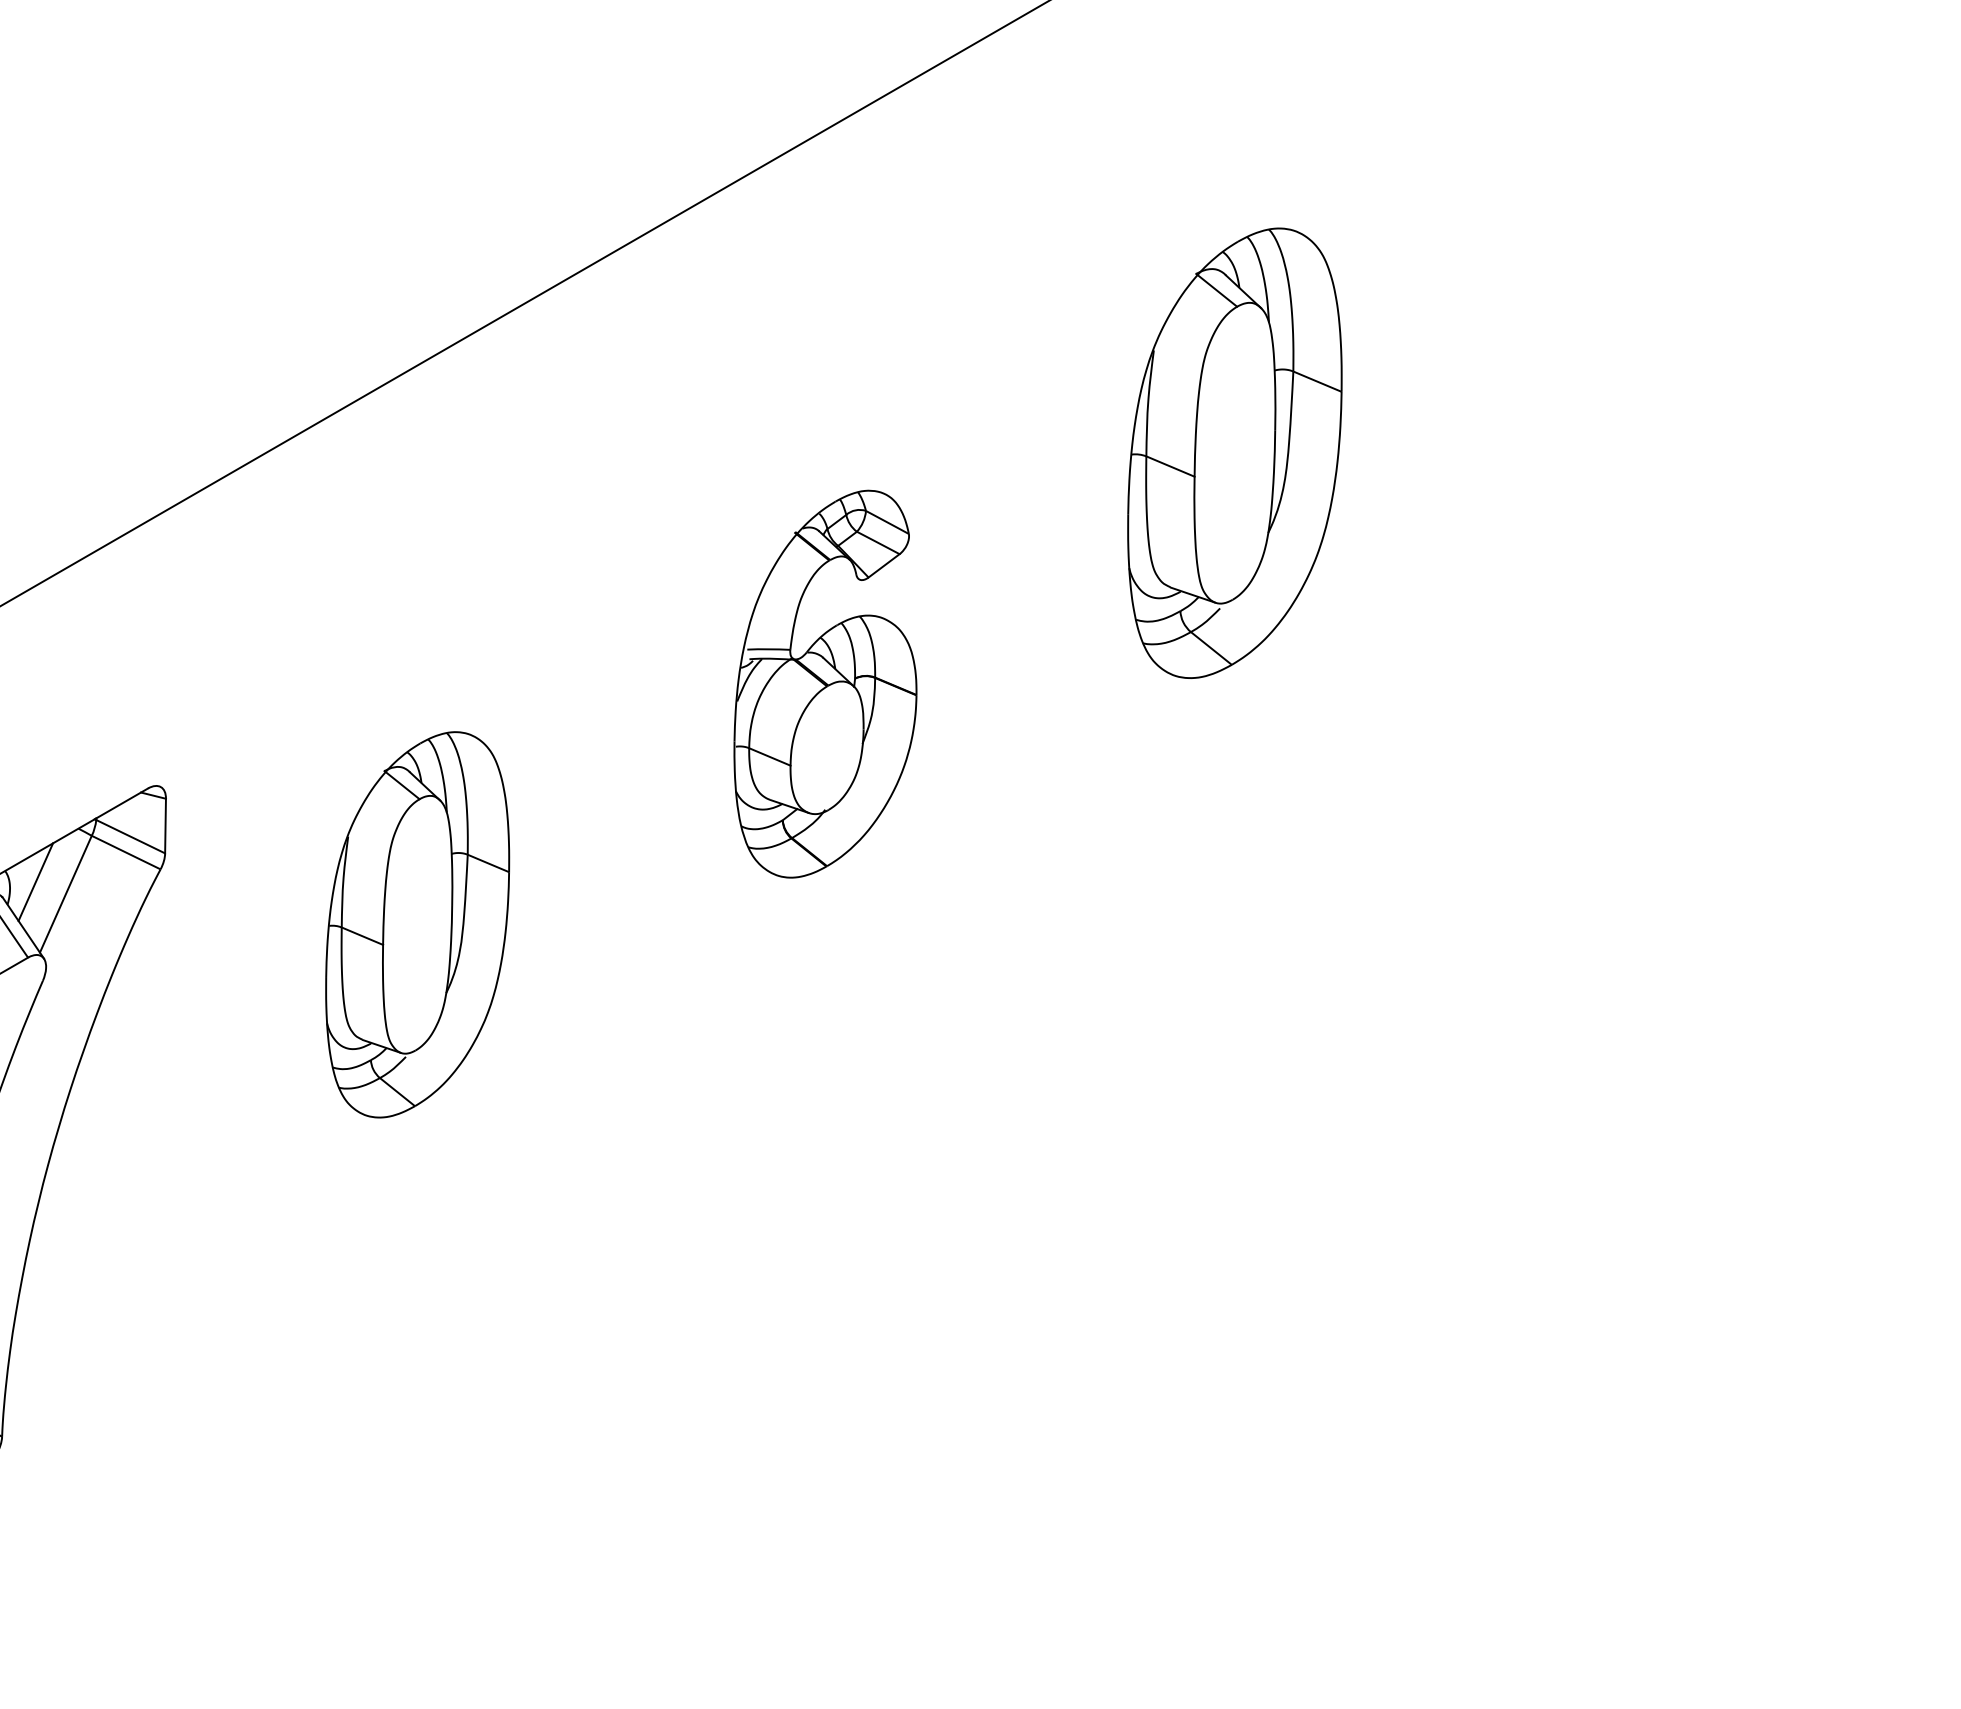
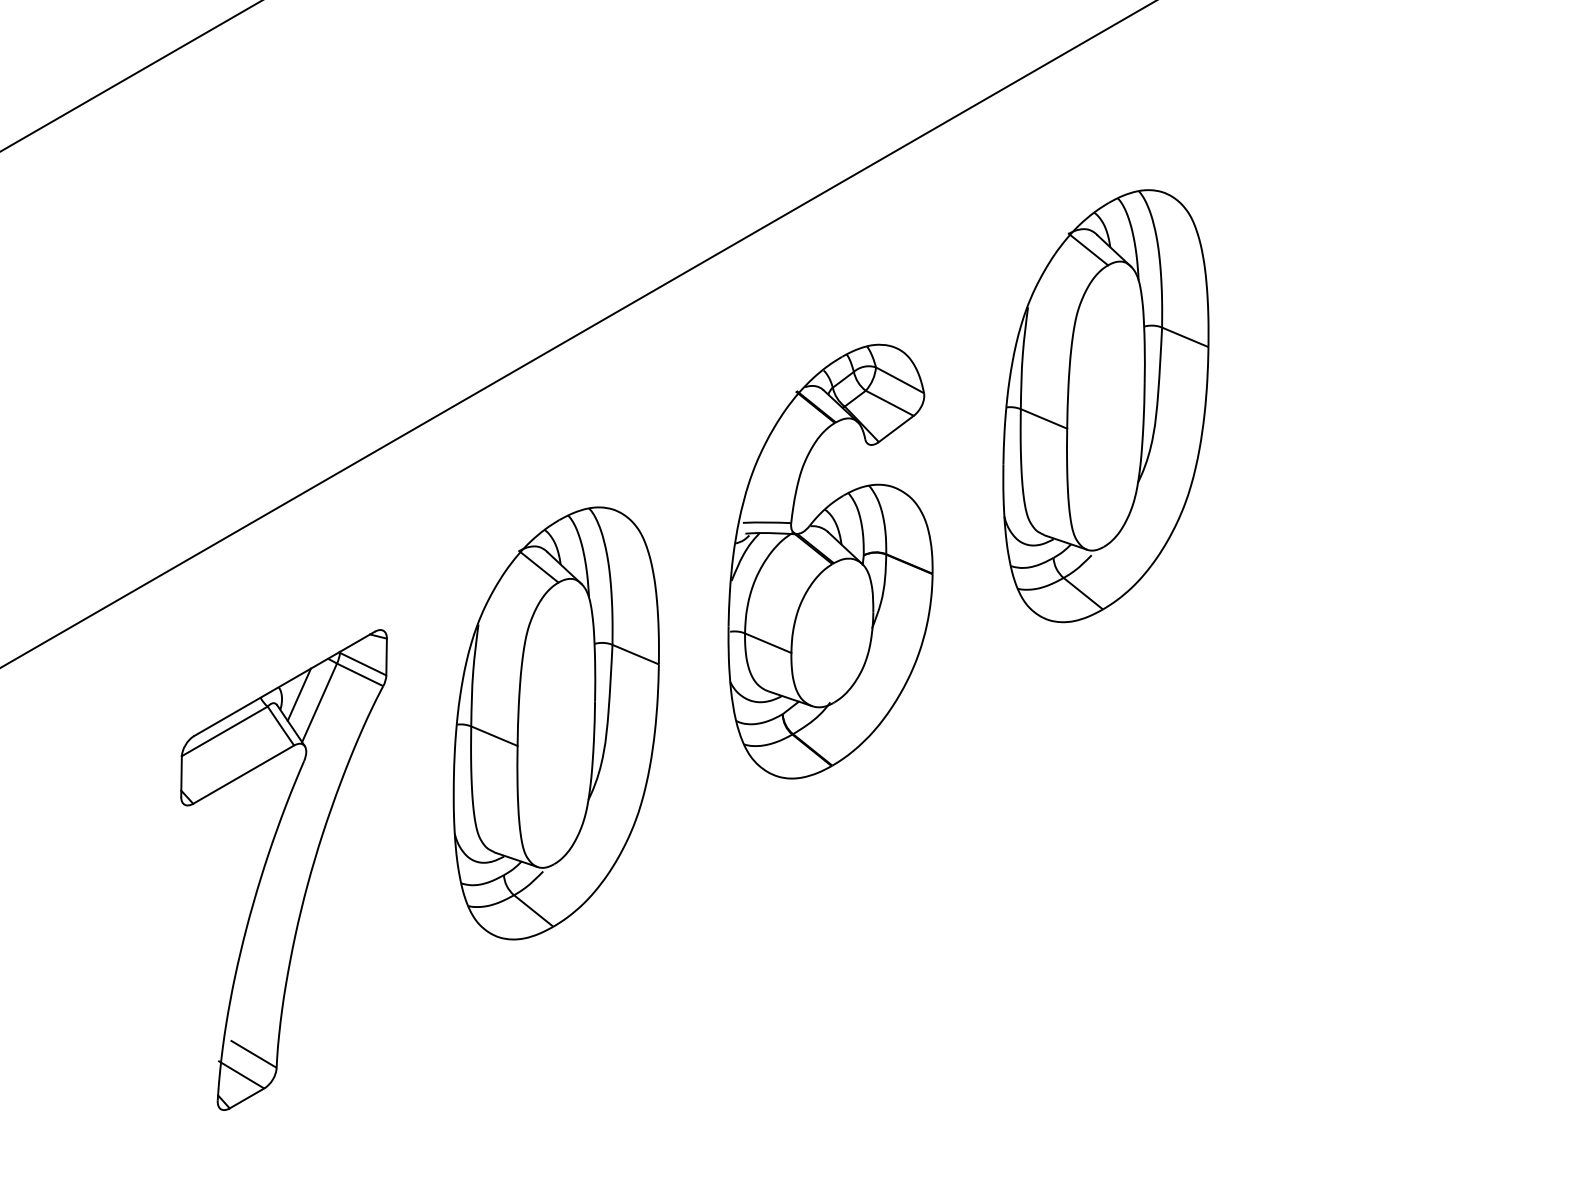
part: (1234, 453) -> (1105, 406), size x1.43
part: (825, 684) -> (830, 561), size x1.67
part: (416, 924) -> (555, 723), size x1.67

